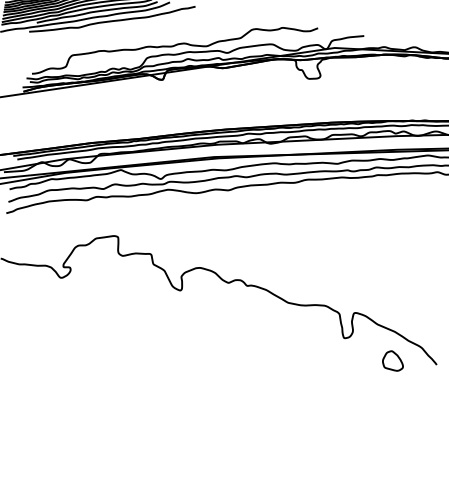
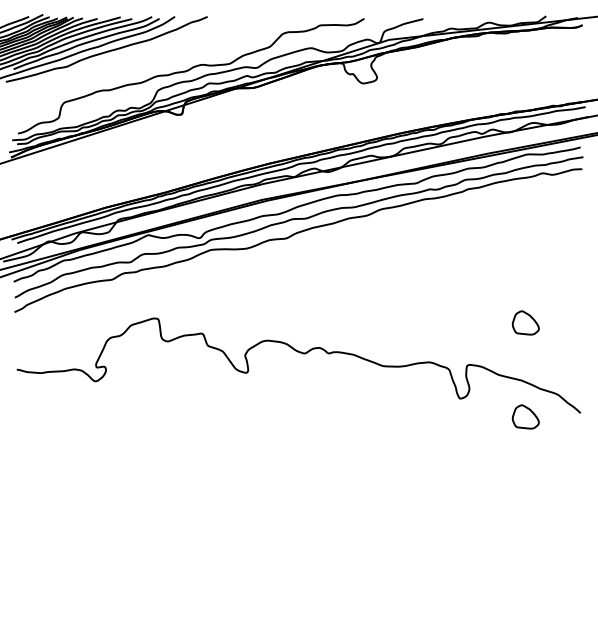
part: (405, 286) -> (525, 322), added

